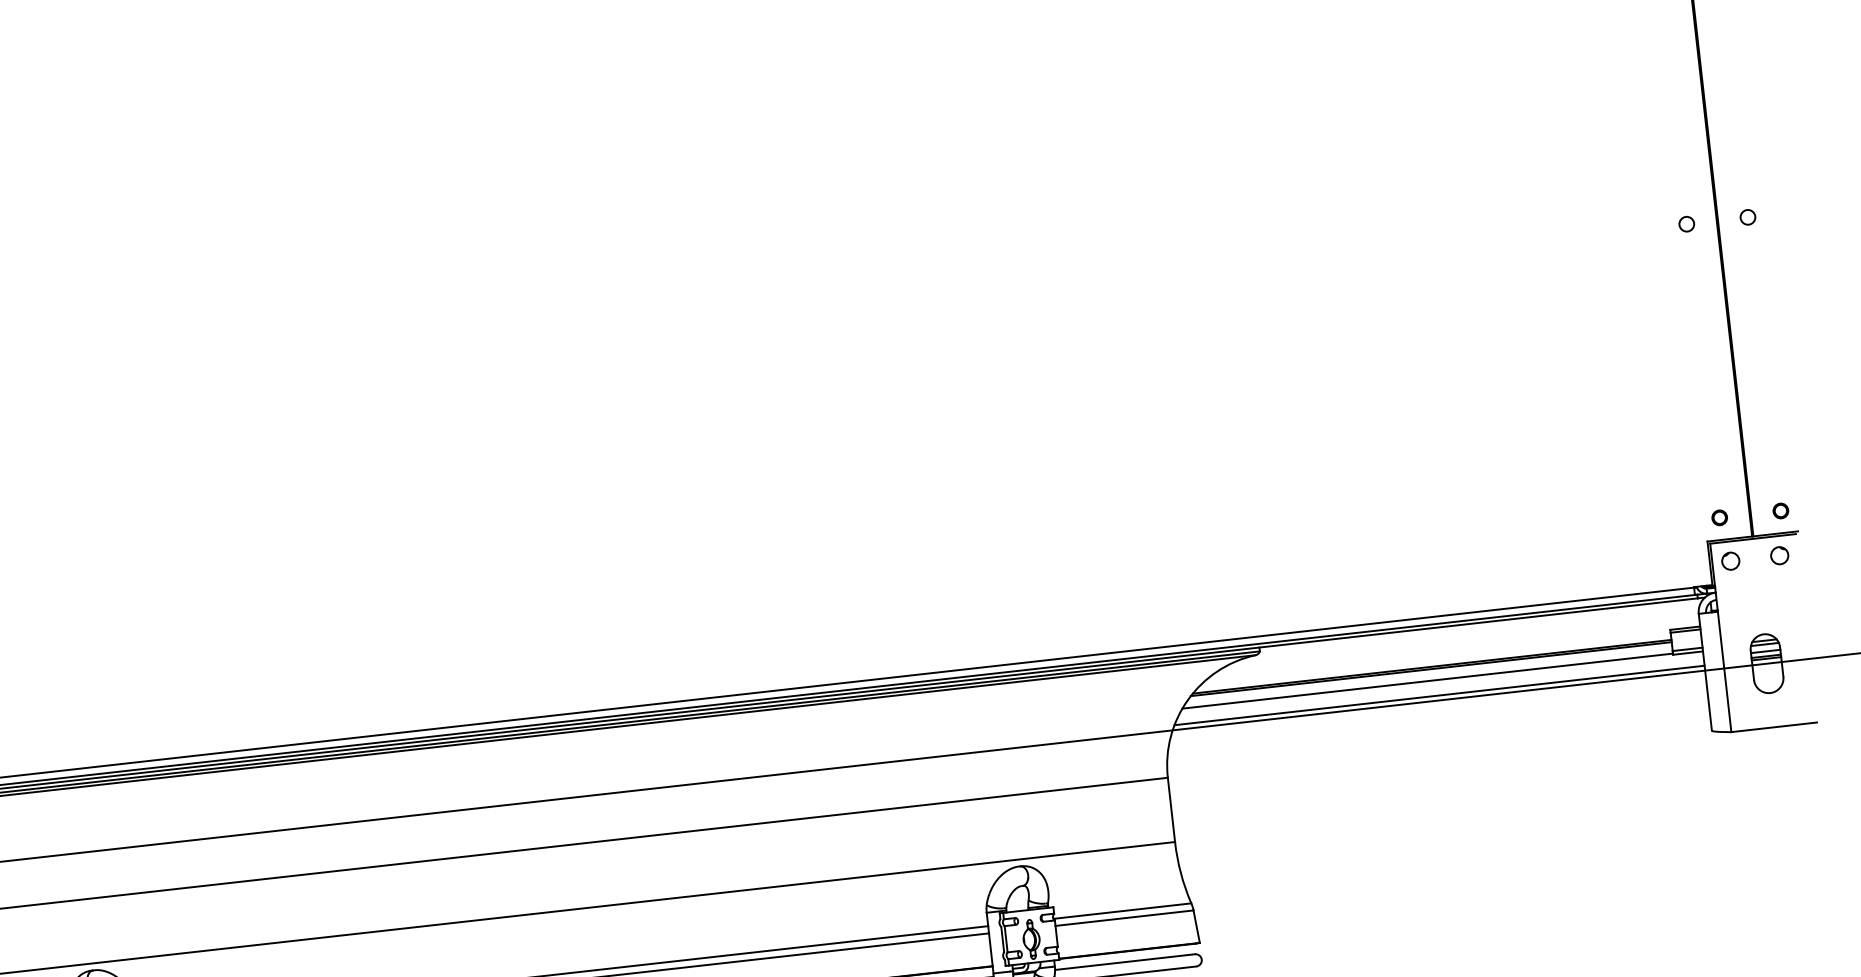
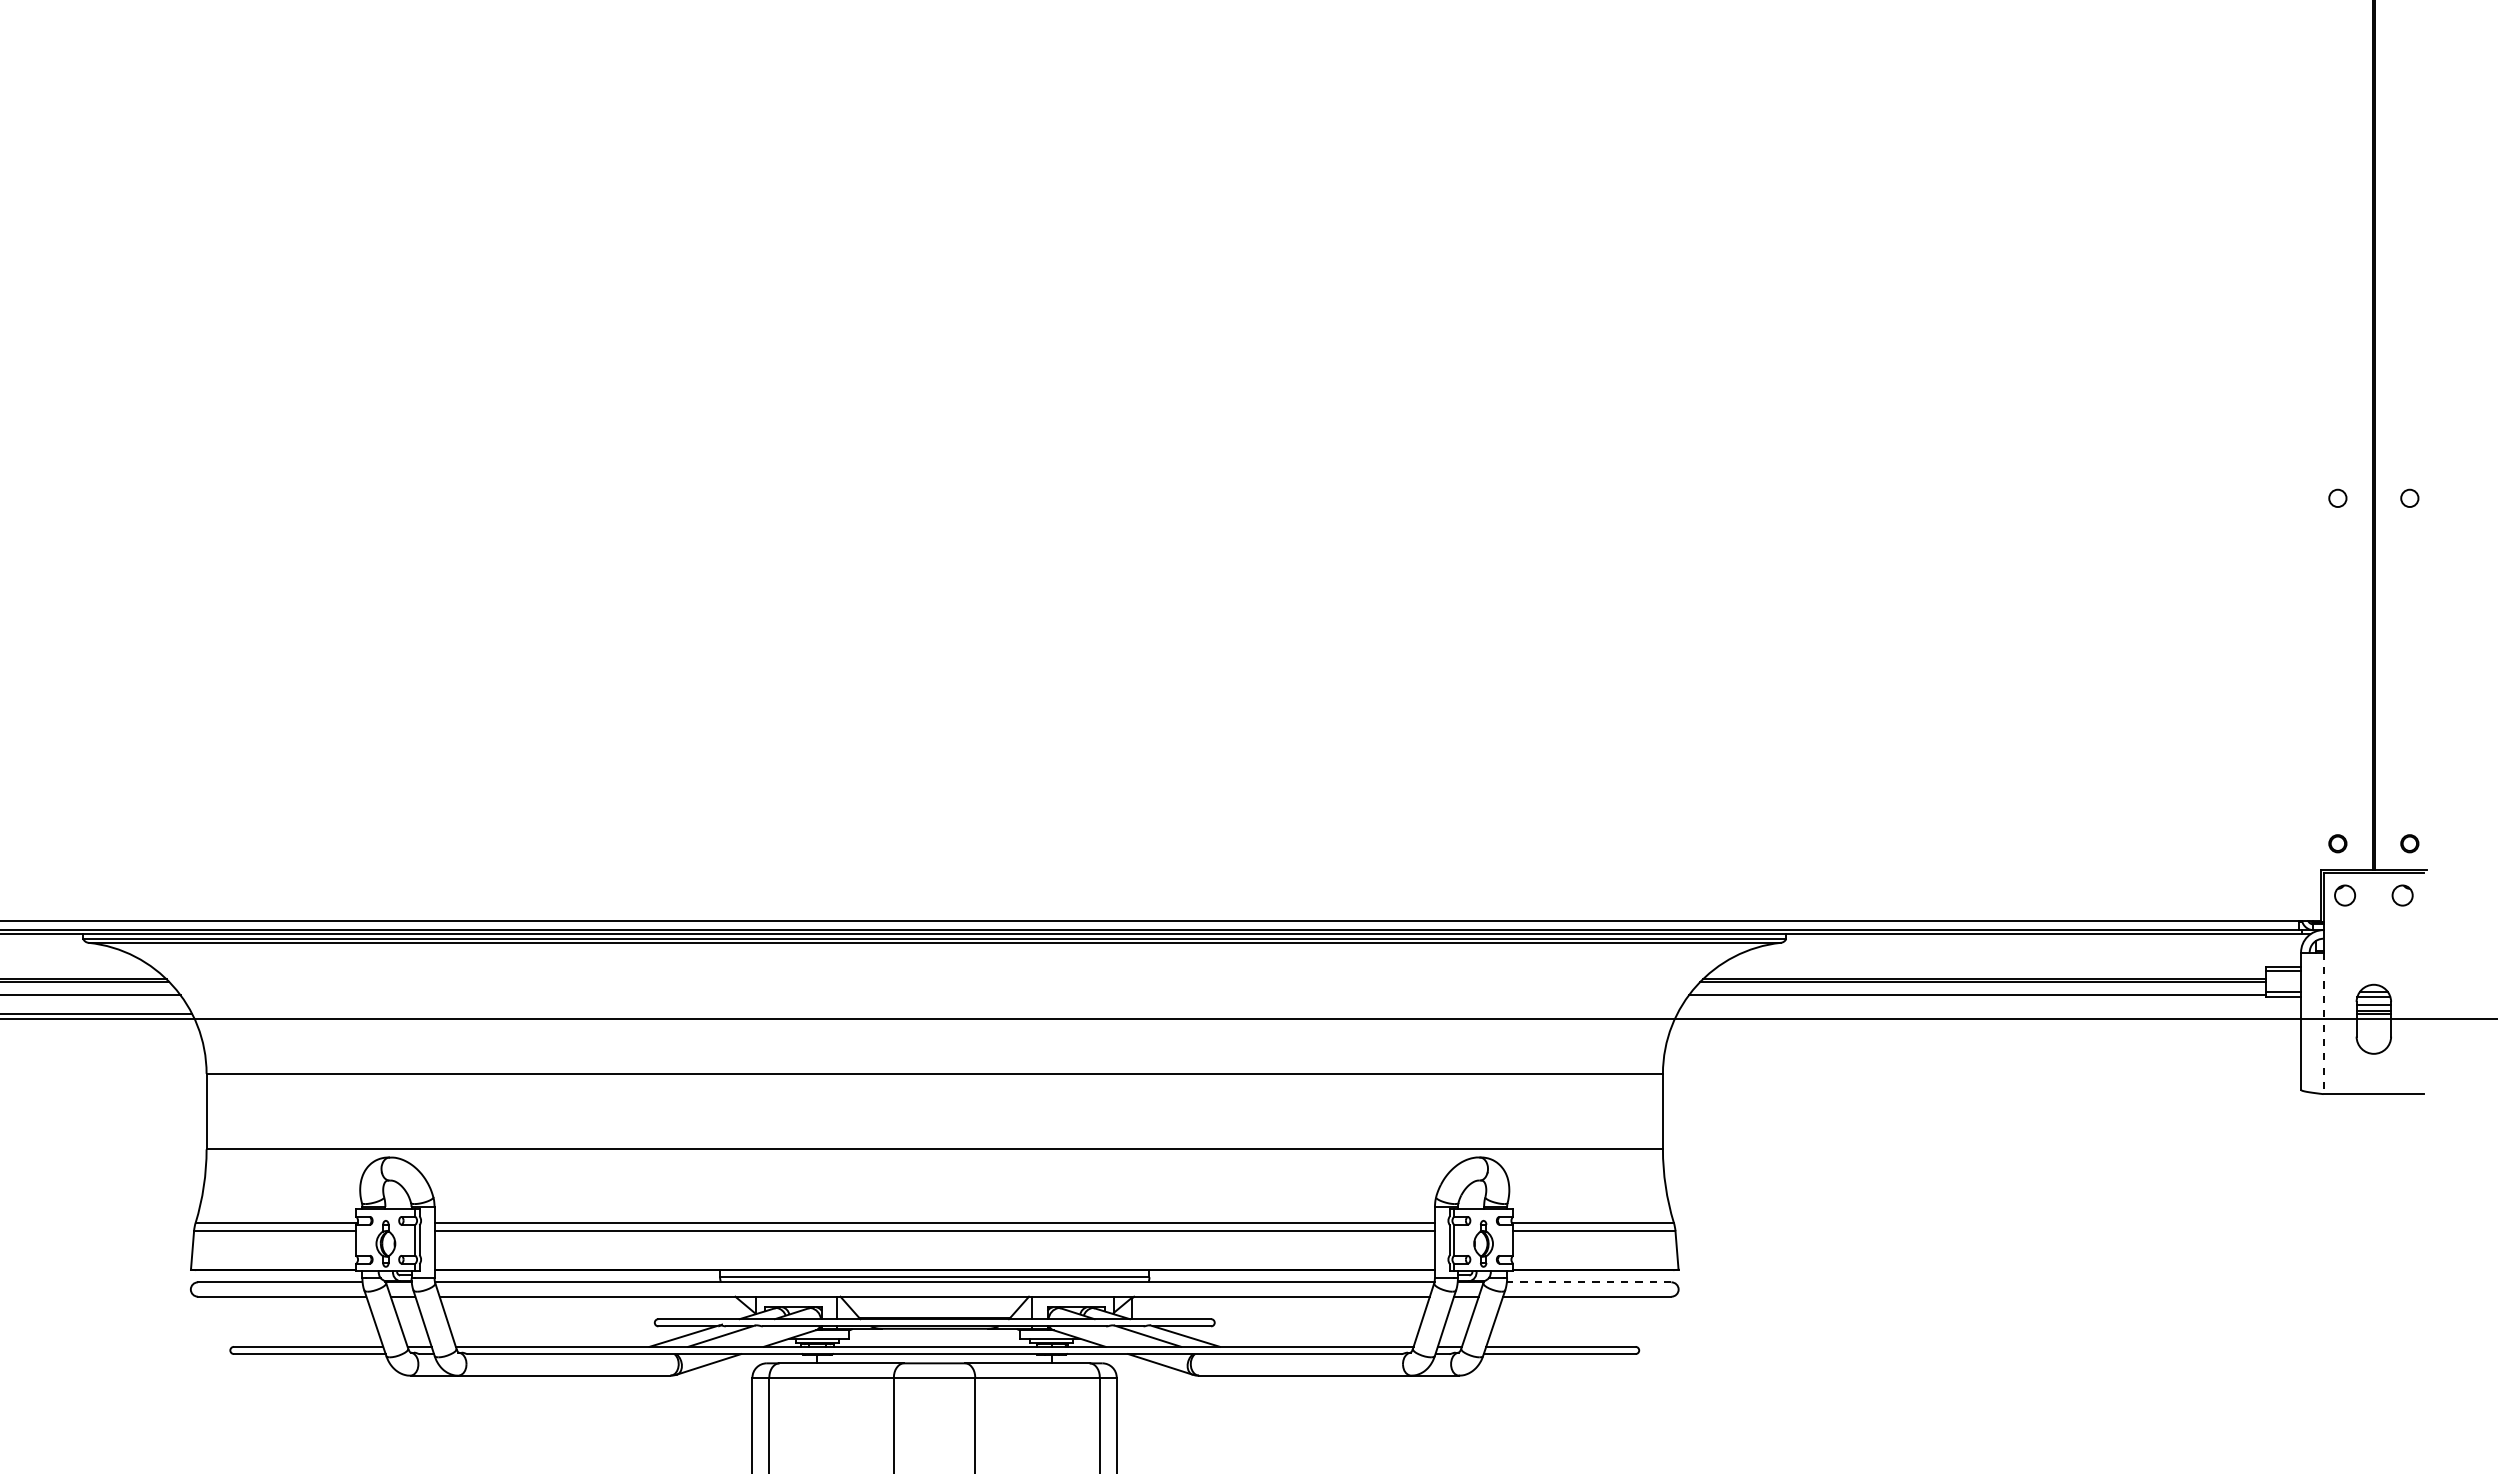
line: (1724, 672) -> (2323, 1023), solid -> dashed
line: (1439, 695) -> (1989, 1013), removed
line: (1124, 962) -> (1588, 1282), solid -> dashed

